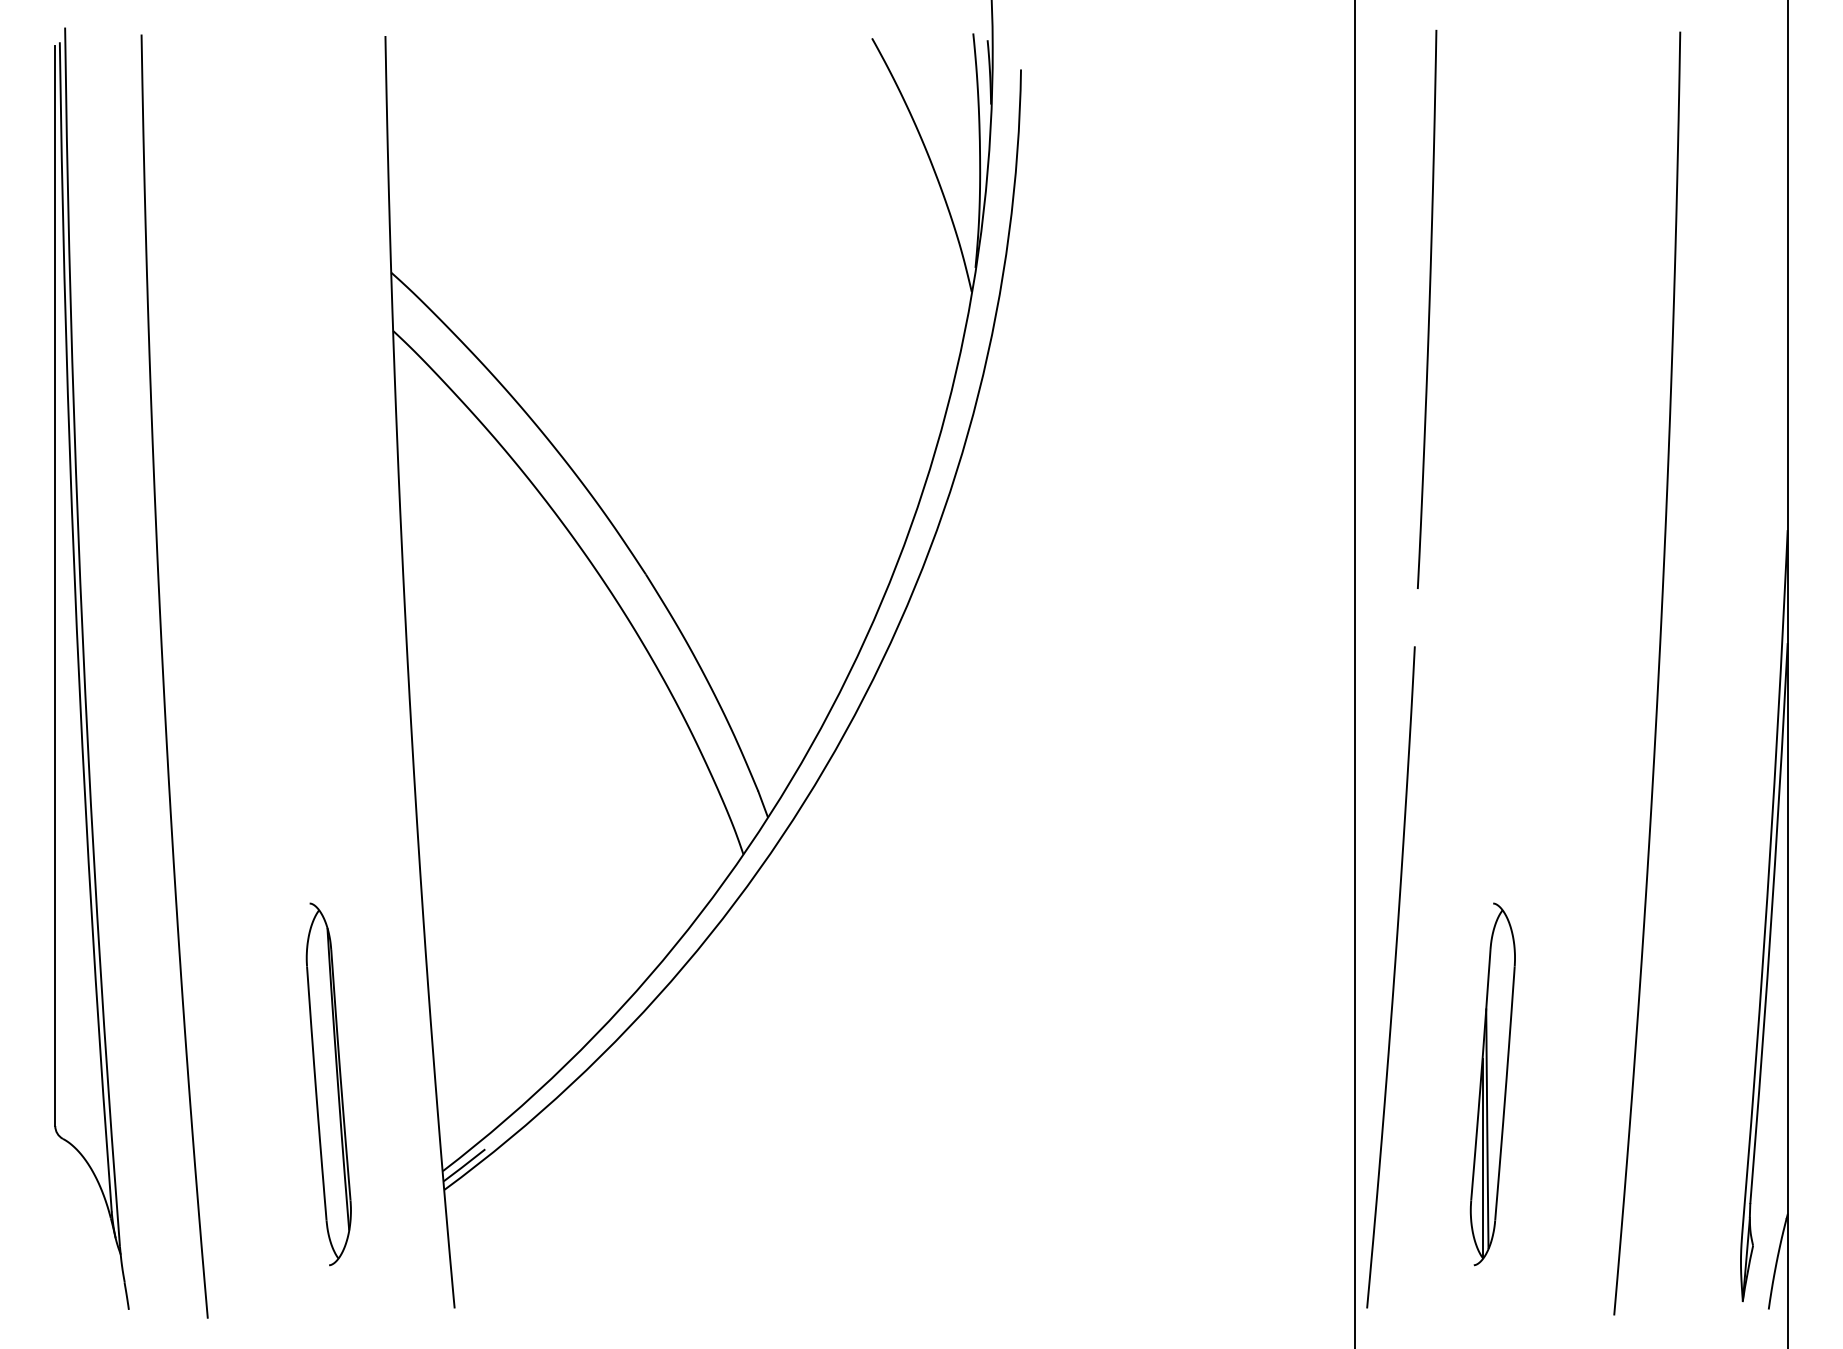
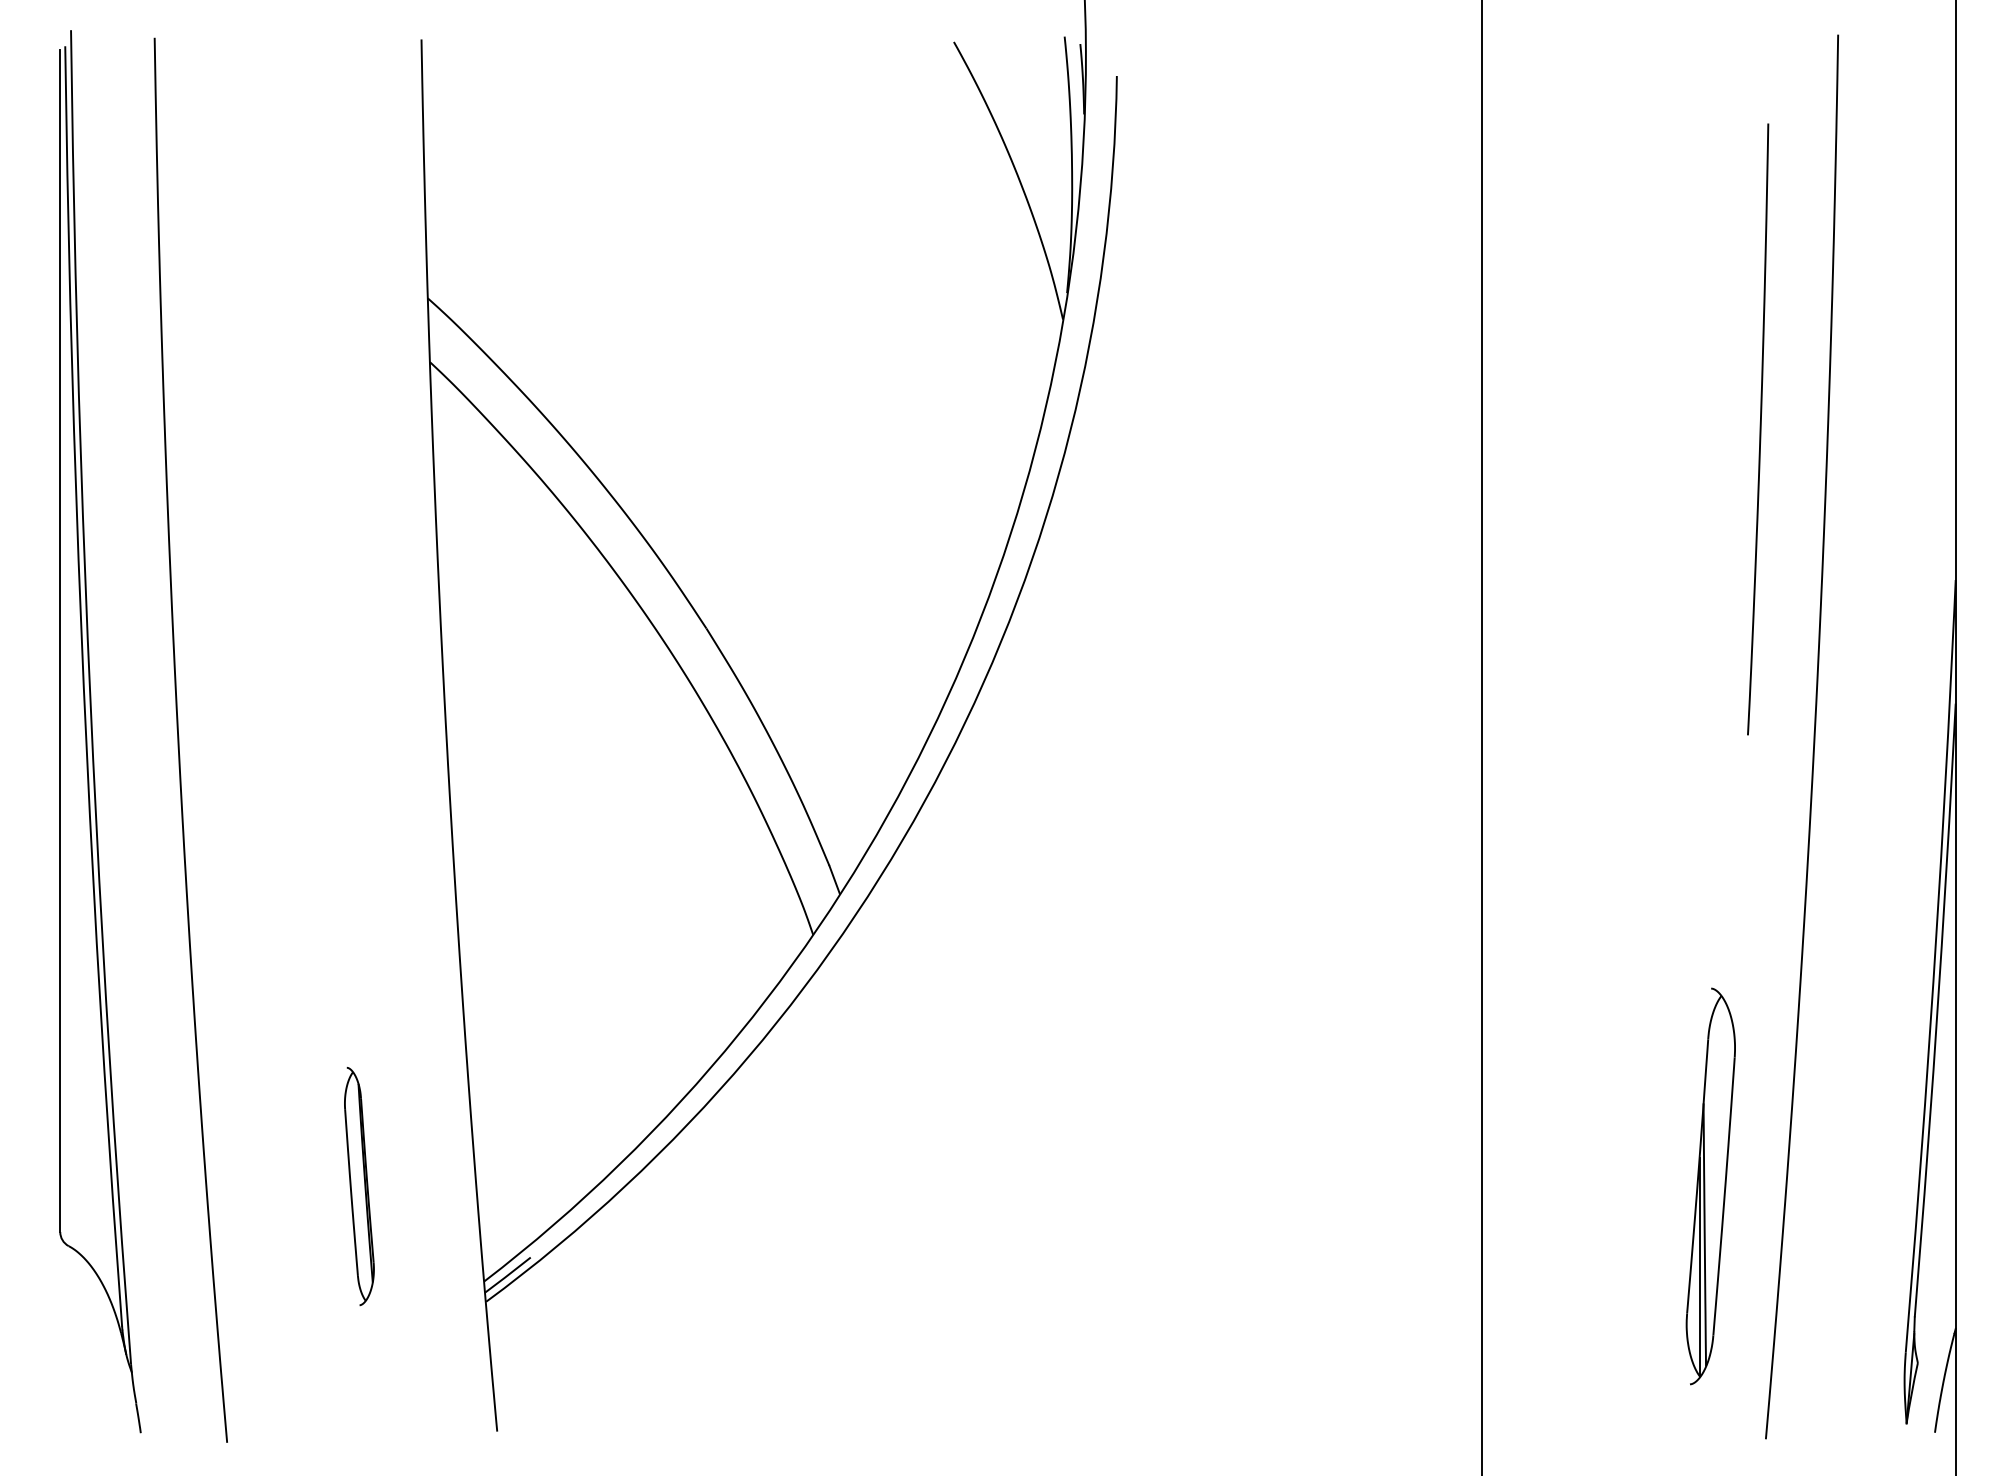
curve: (1428, 308) -> (1759, 428), moved
curve: (1393, 977) -> (1524, 1069), removed
part: (328, 1084) -> (359, 1186), size x0.6
part: (1492, 1084) -> (1710, 1186), moved

